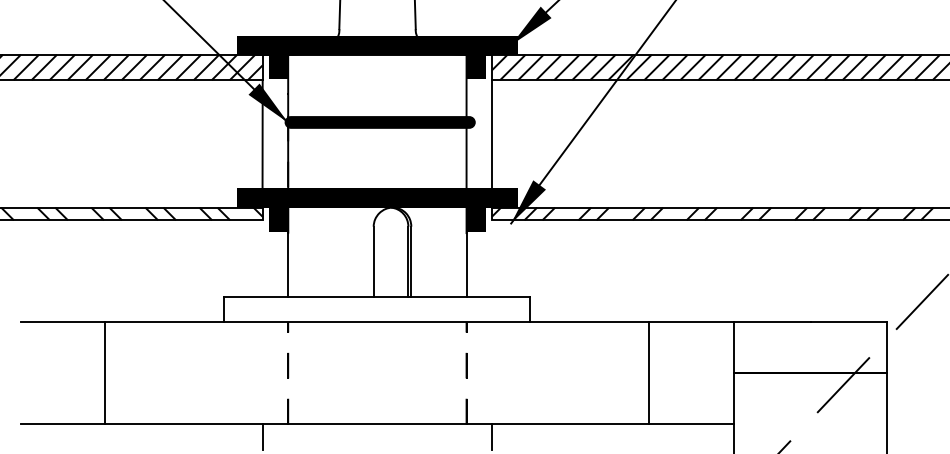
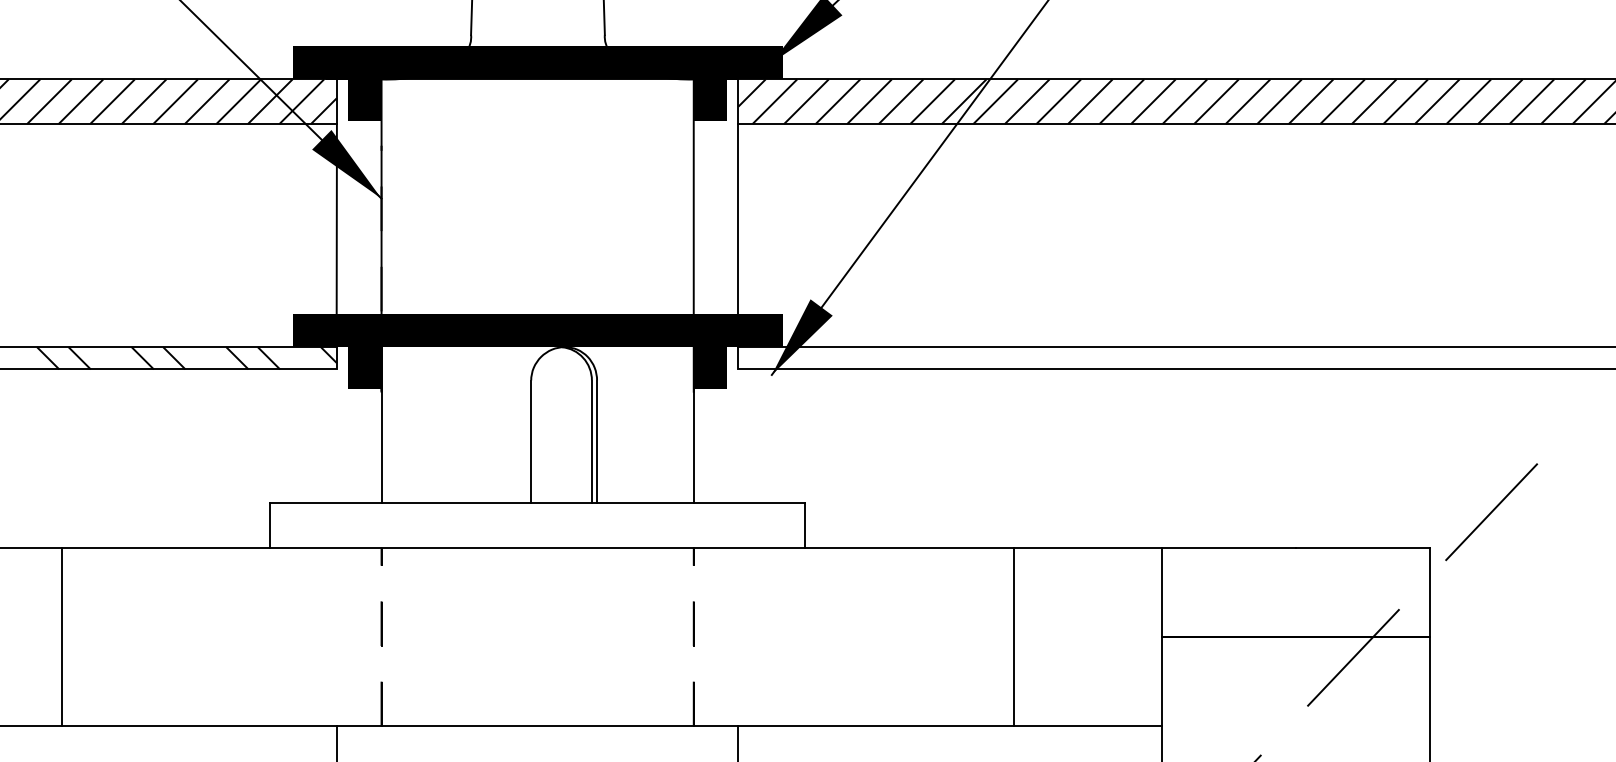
fill: (379, 122) -> (541, 198), removed
hatch: (712, 213) -> (1124, 357), removed

